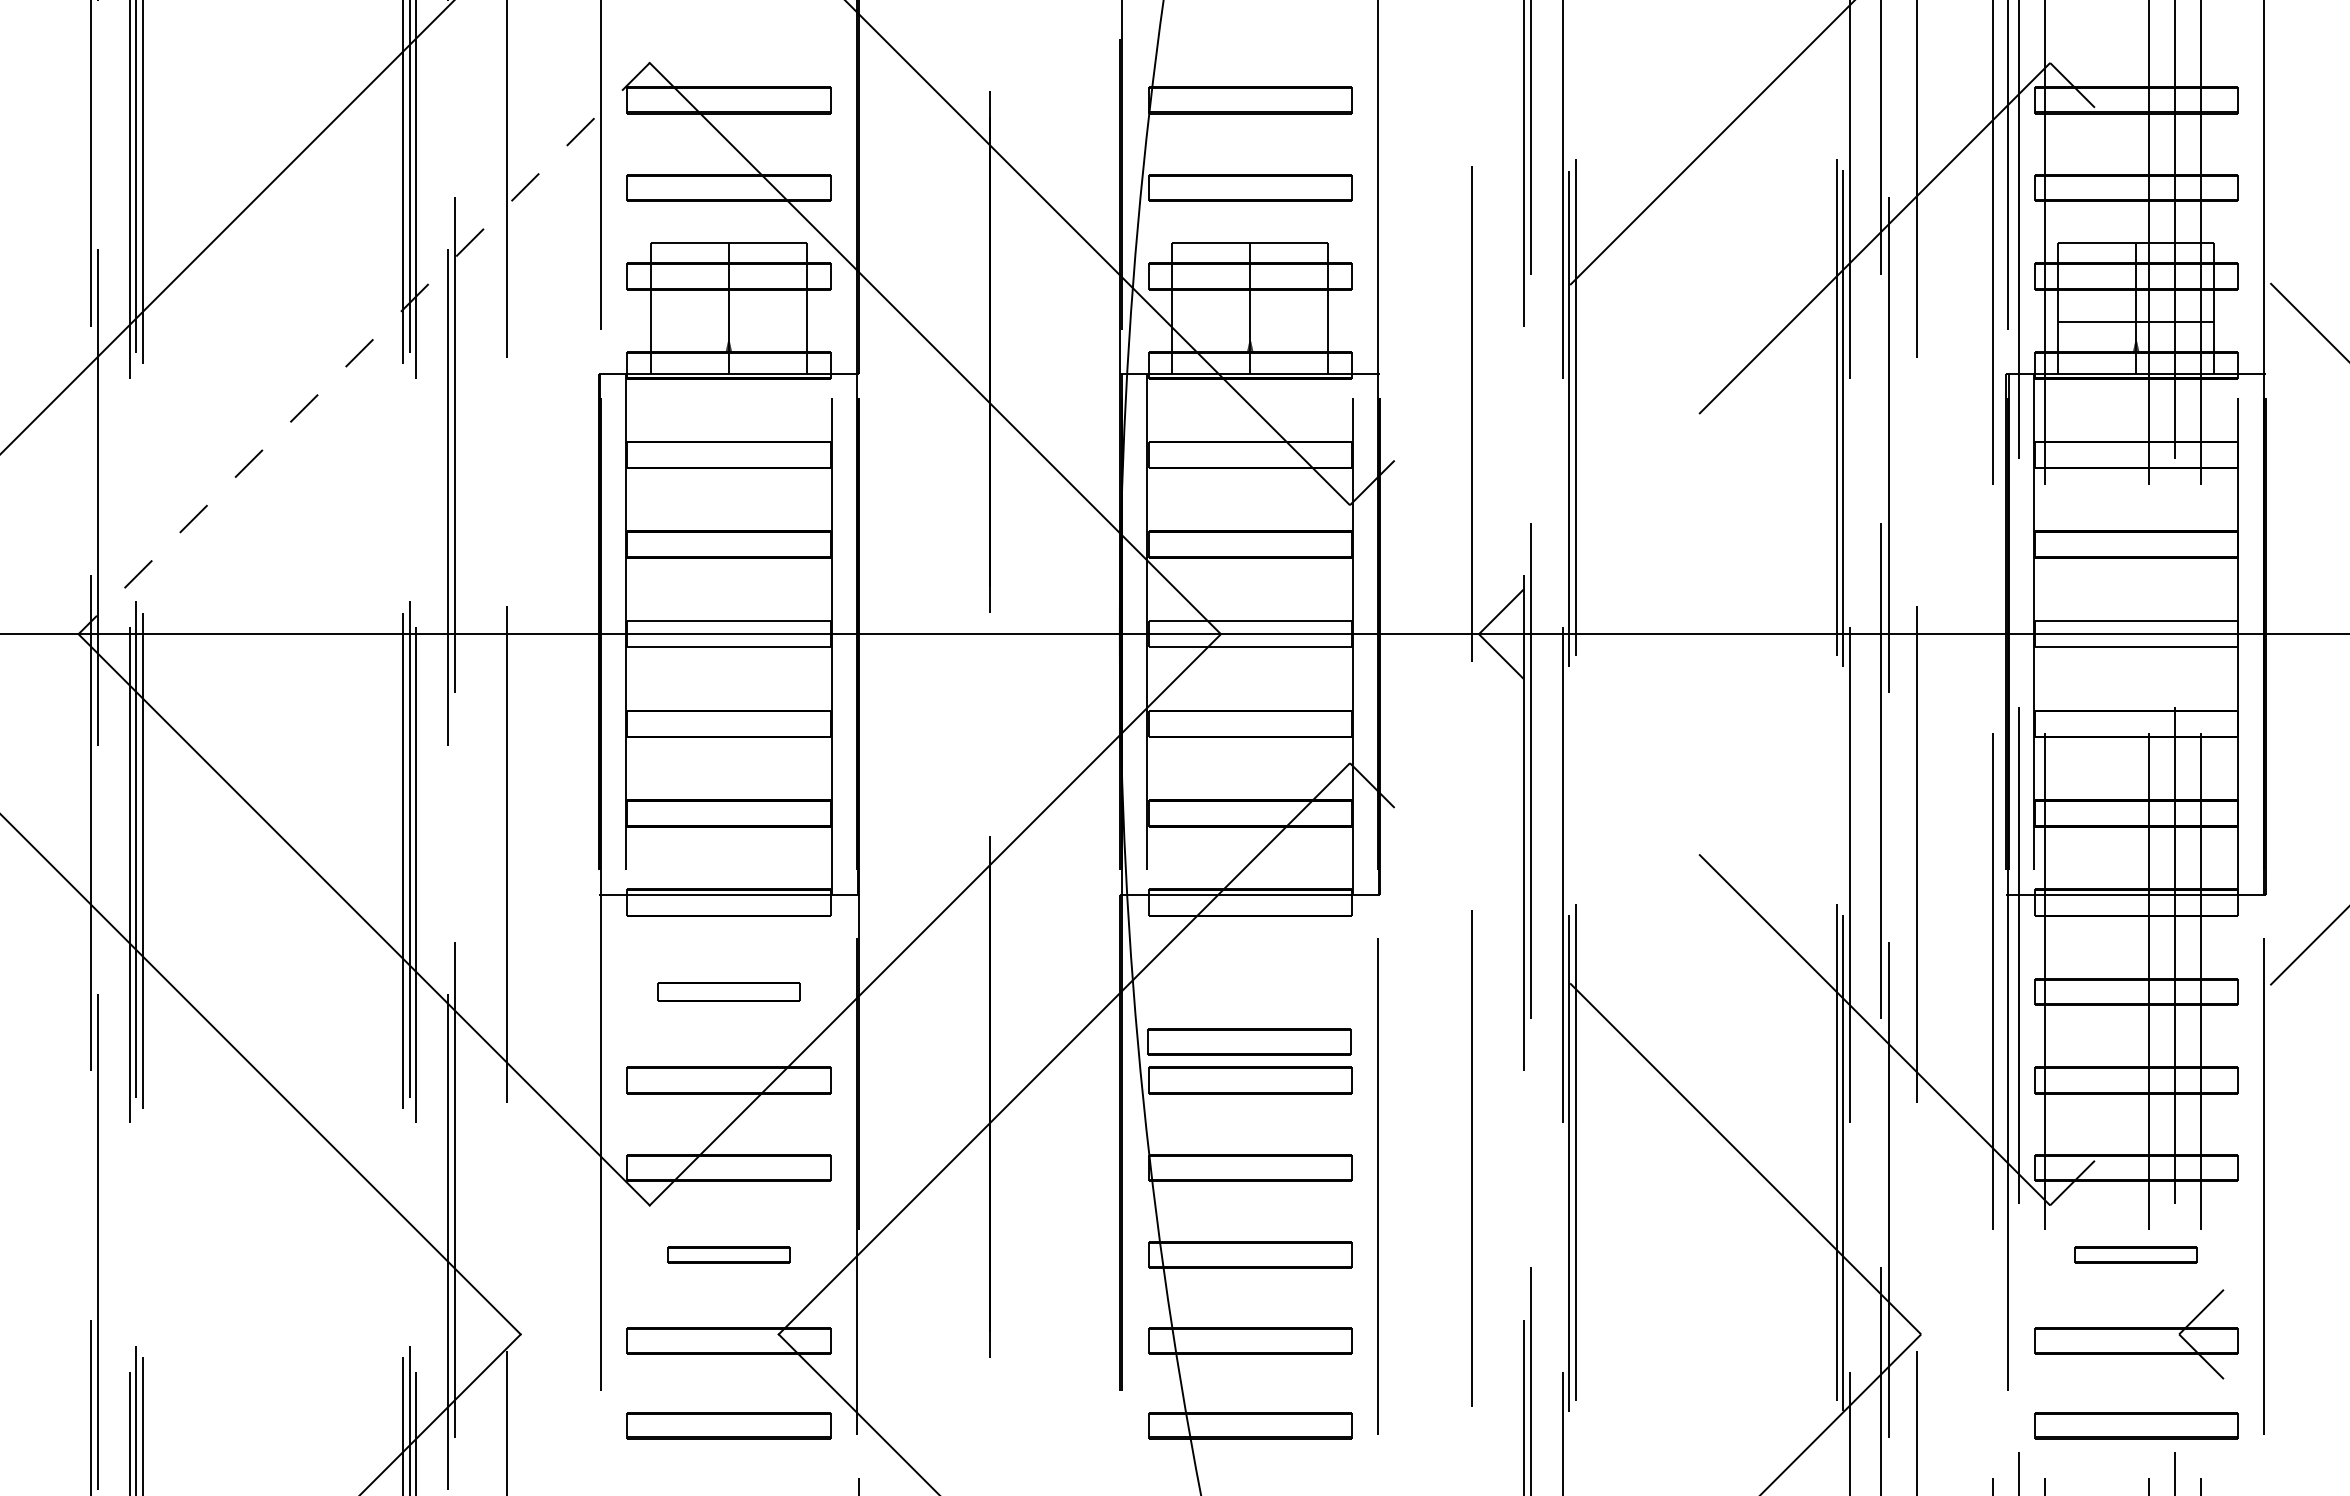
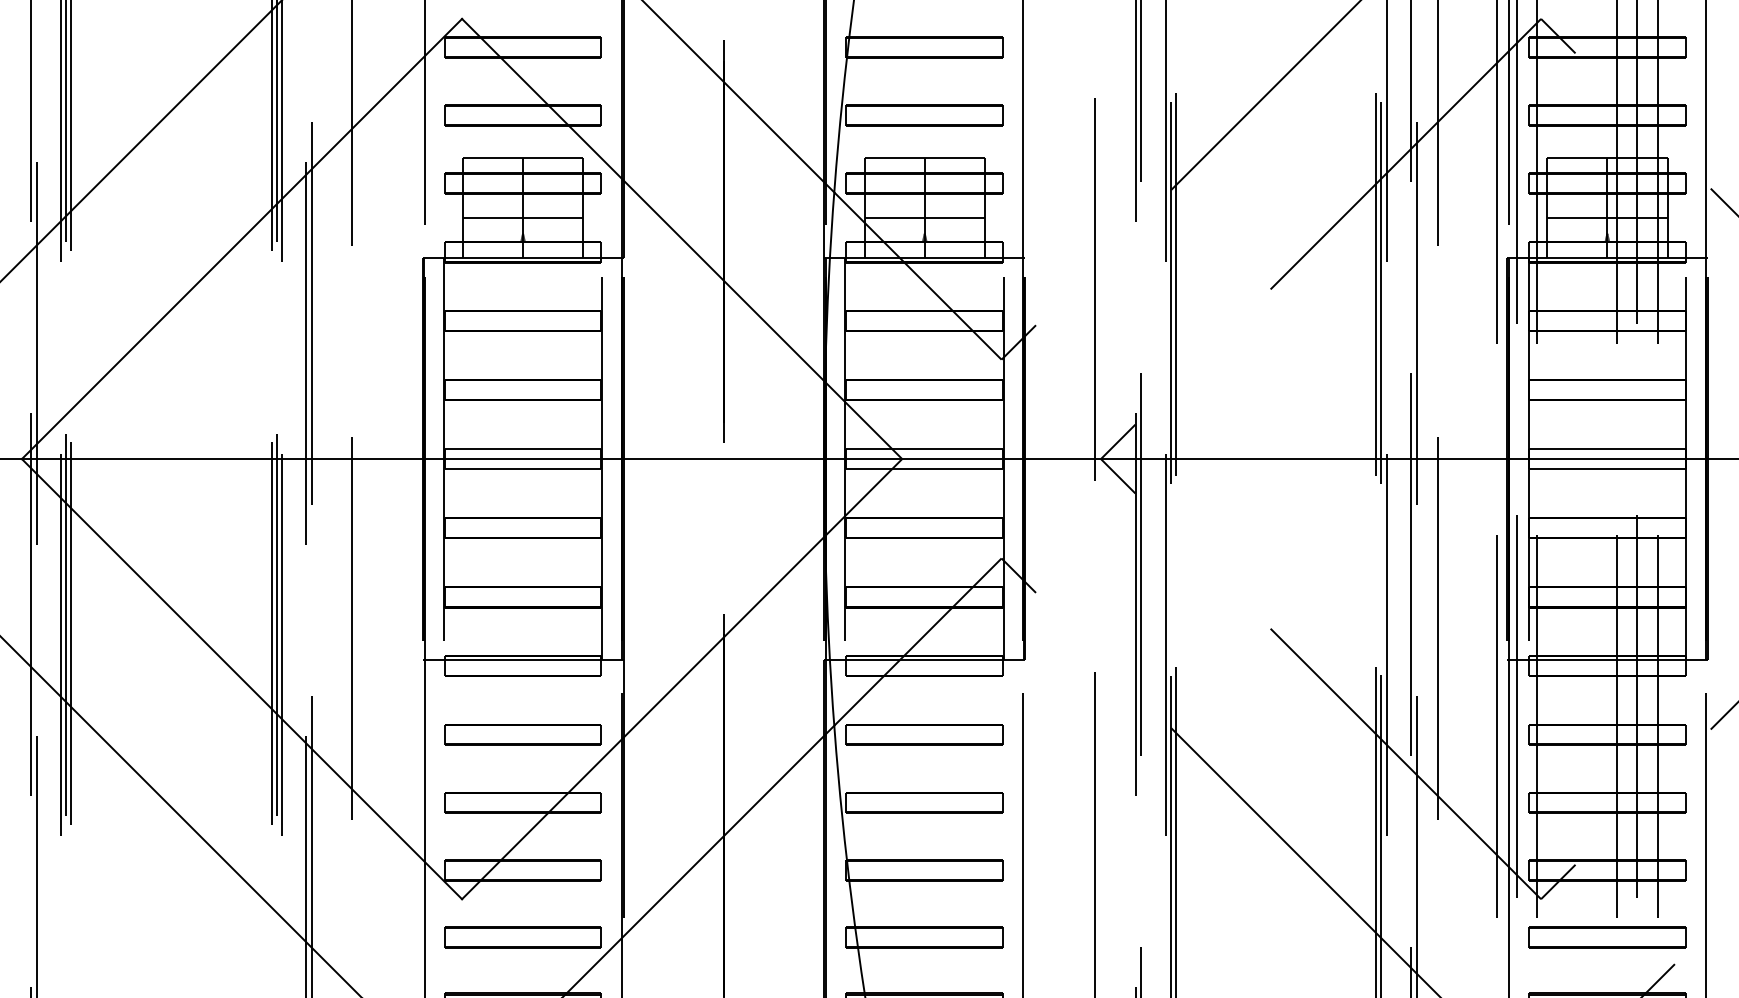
line: (728, 321) -> (522, 218), added
line: (1250, 321) -> (924, 218), added
line: (364, 348) -> (242, 238), dashed -> solid
part: (728, 991) -> (522, 734), size x1.43
part: (1249, 1041) -> (924, 734), moved
part: (728, 1254) -> (522, 937), size x1.67
part: (2136, 1254) -> (1607, 937), size x1.67

